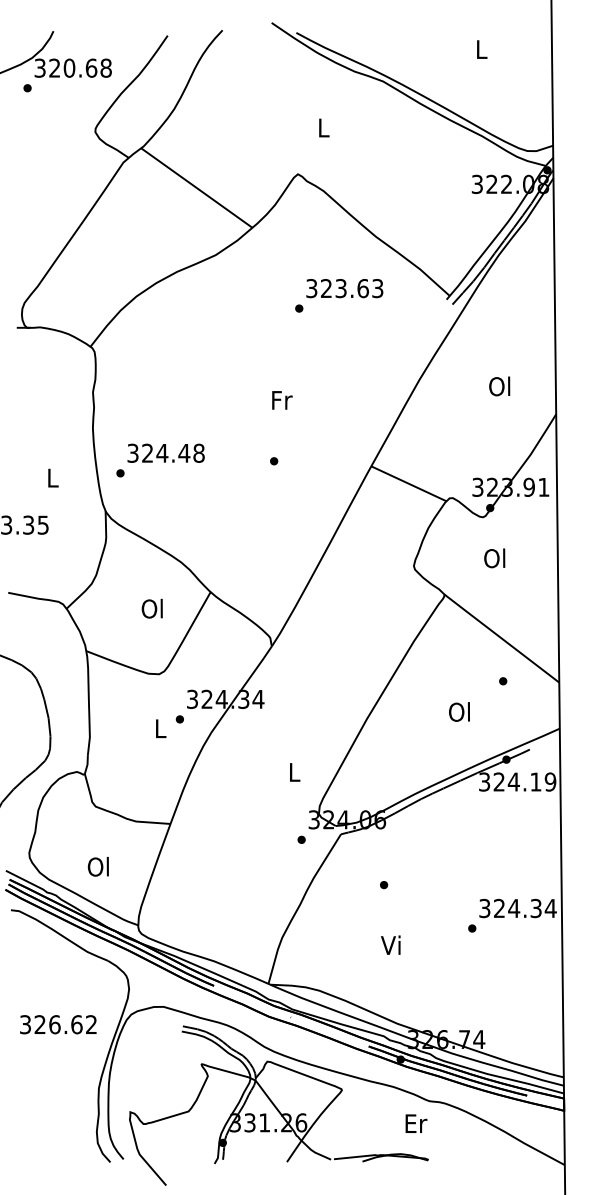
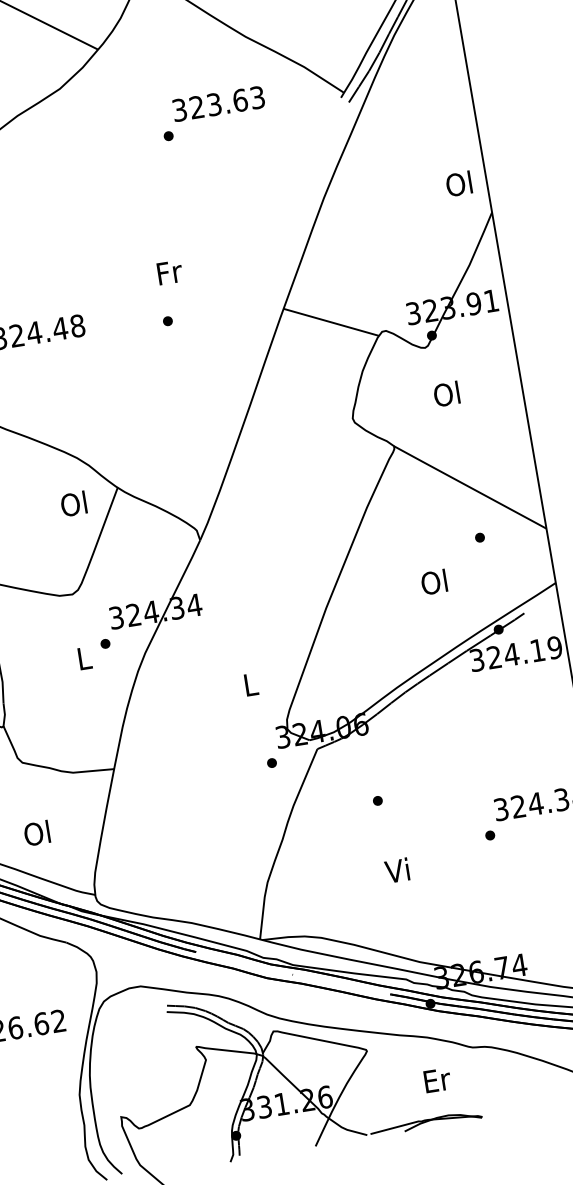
text: (499, 386) -> (458, 184), moved
text: (282, 400) -> (170, 272), moved
text: (151, 608) -> (72, 503), moved
text: (416, 1123) -> (437, 1080), moved

